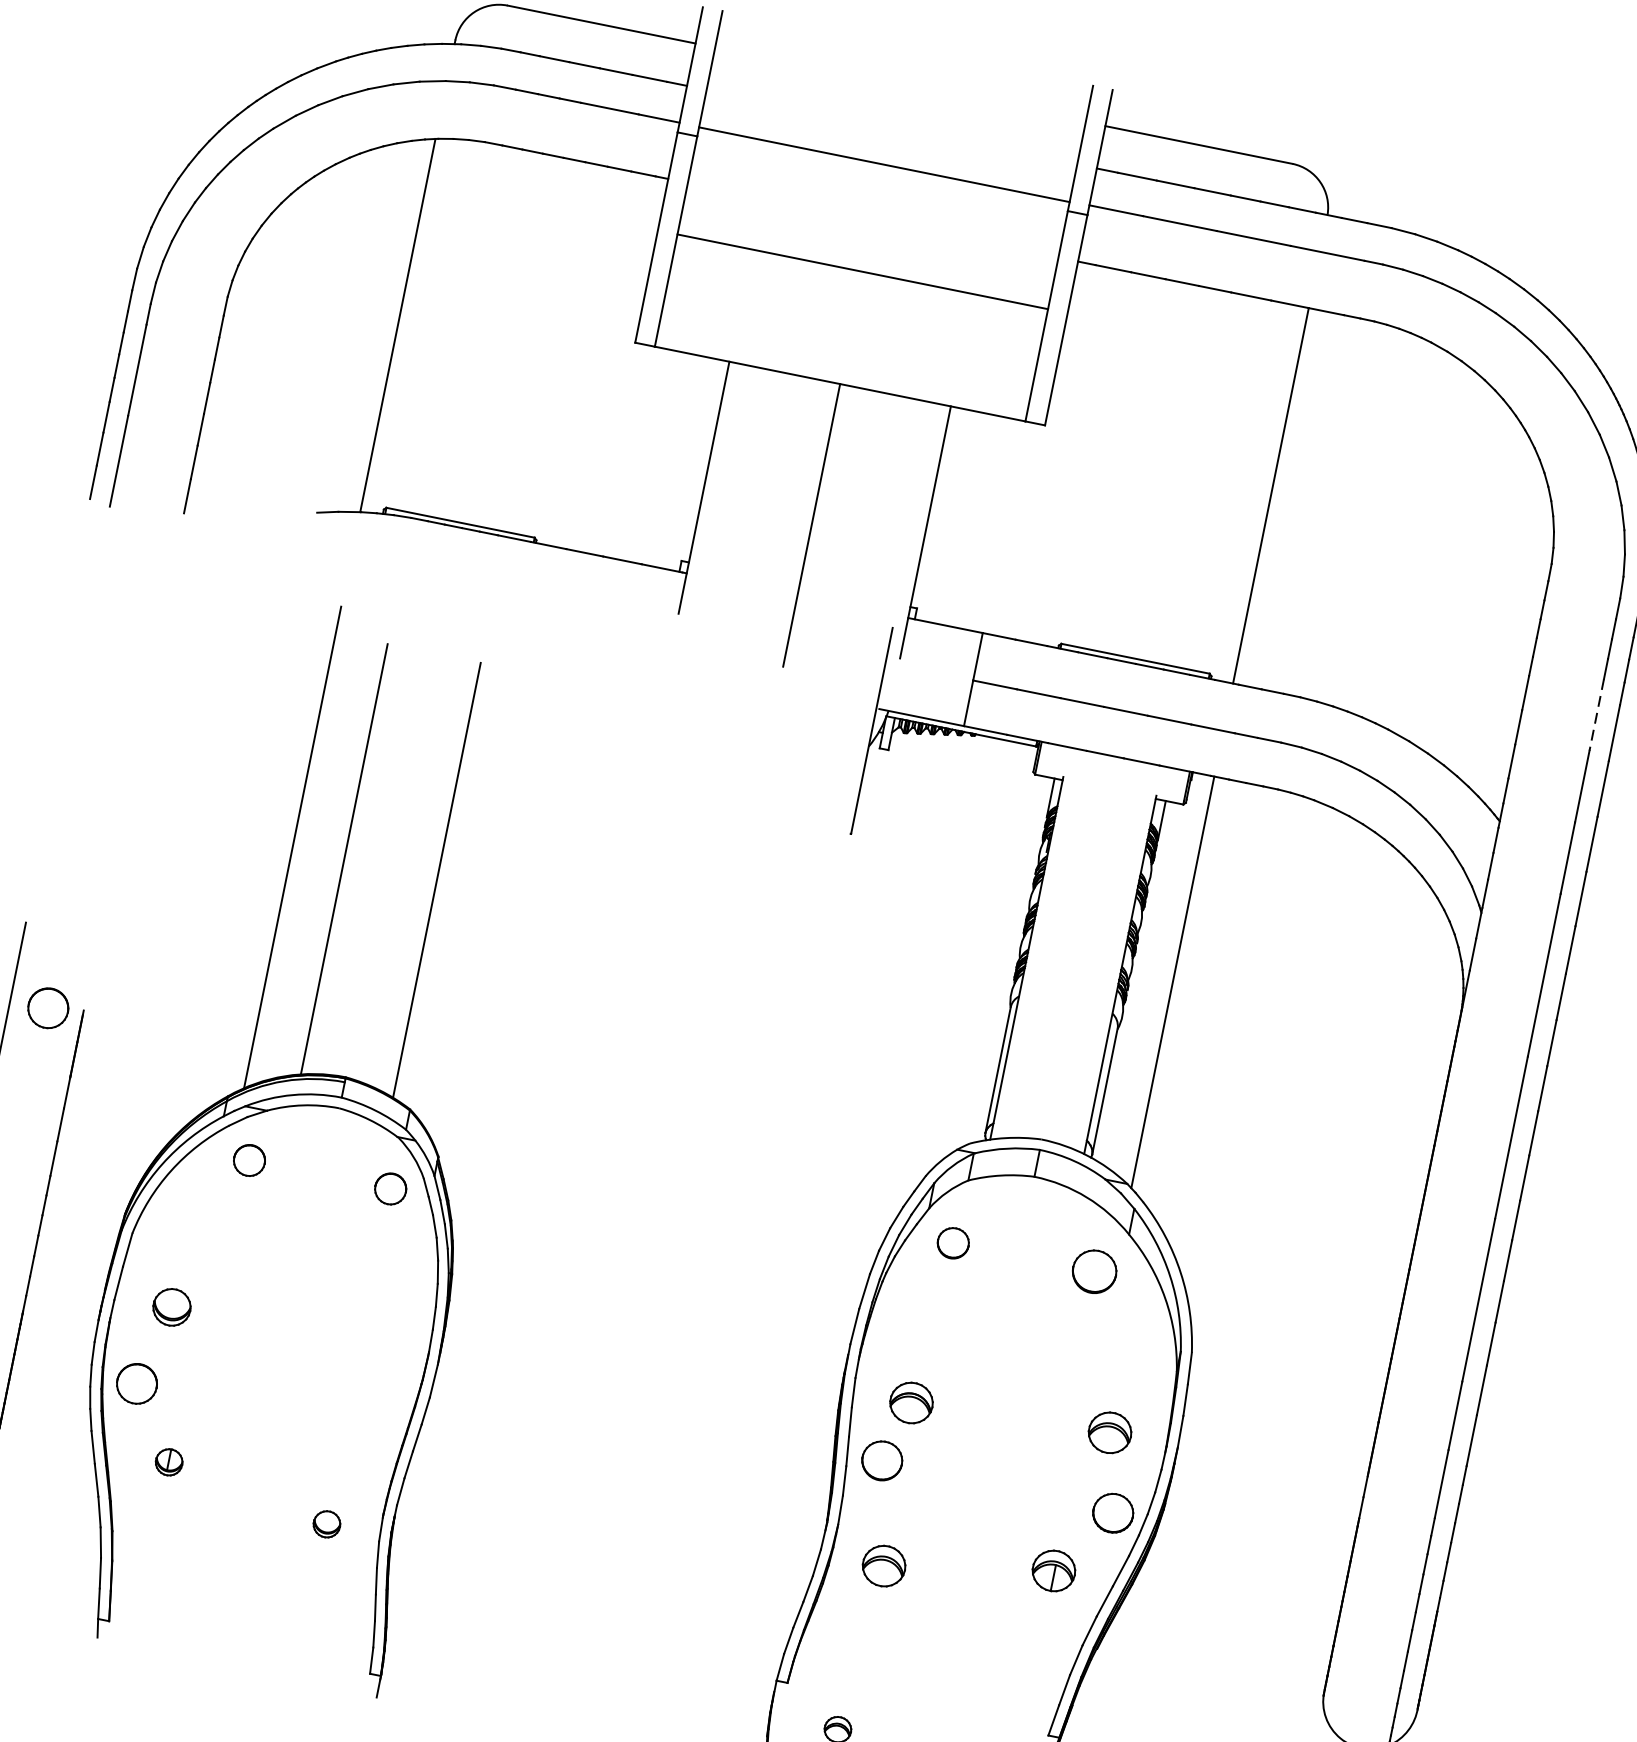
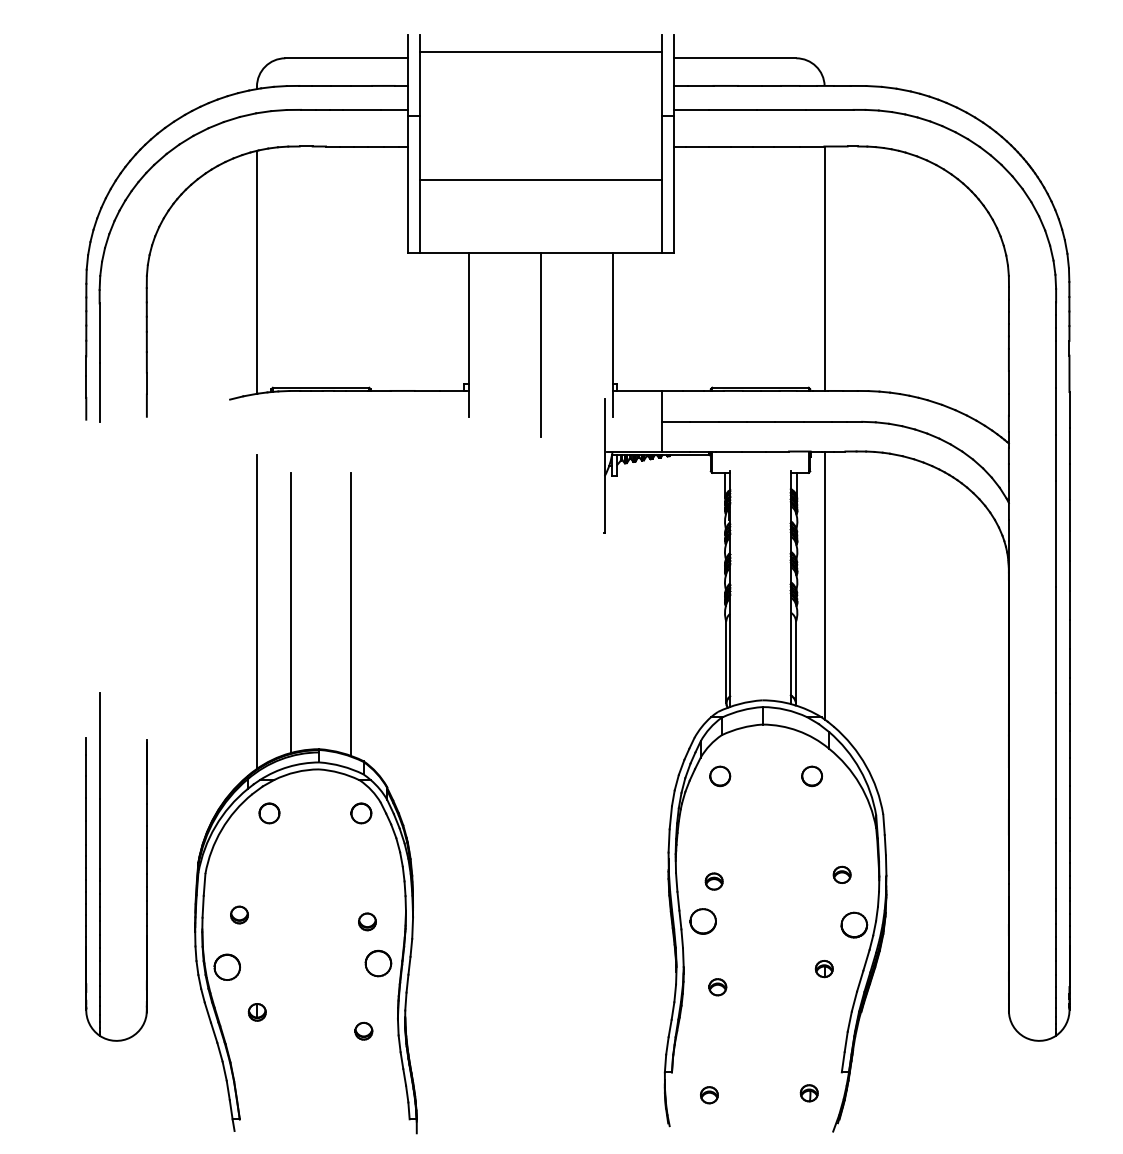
line: (883, 164) -> (540, 52), moved
line: (1597, 716) -> (1056, 365), dashed -> solid
part: (48, 1008) -> (378, 963), moved
part: (1093, 1271) -> (811, 776), size x0.71
part: (172, 1306) -> (239, 914), size x0.71
part: (366, 1356) -> (367, 921), added
part: (910, 1402) -> (713, 881), size x0.62
part: (1109, 1431) -> (841, 874), size x0.62
part: (883, 1566) -> (717, 987), size x0.62
part: (1052, 1571) -> (823, 969), size x0.62

